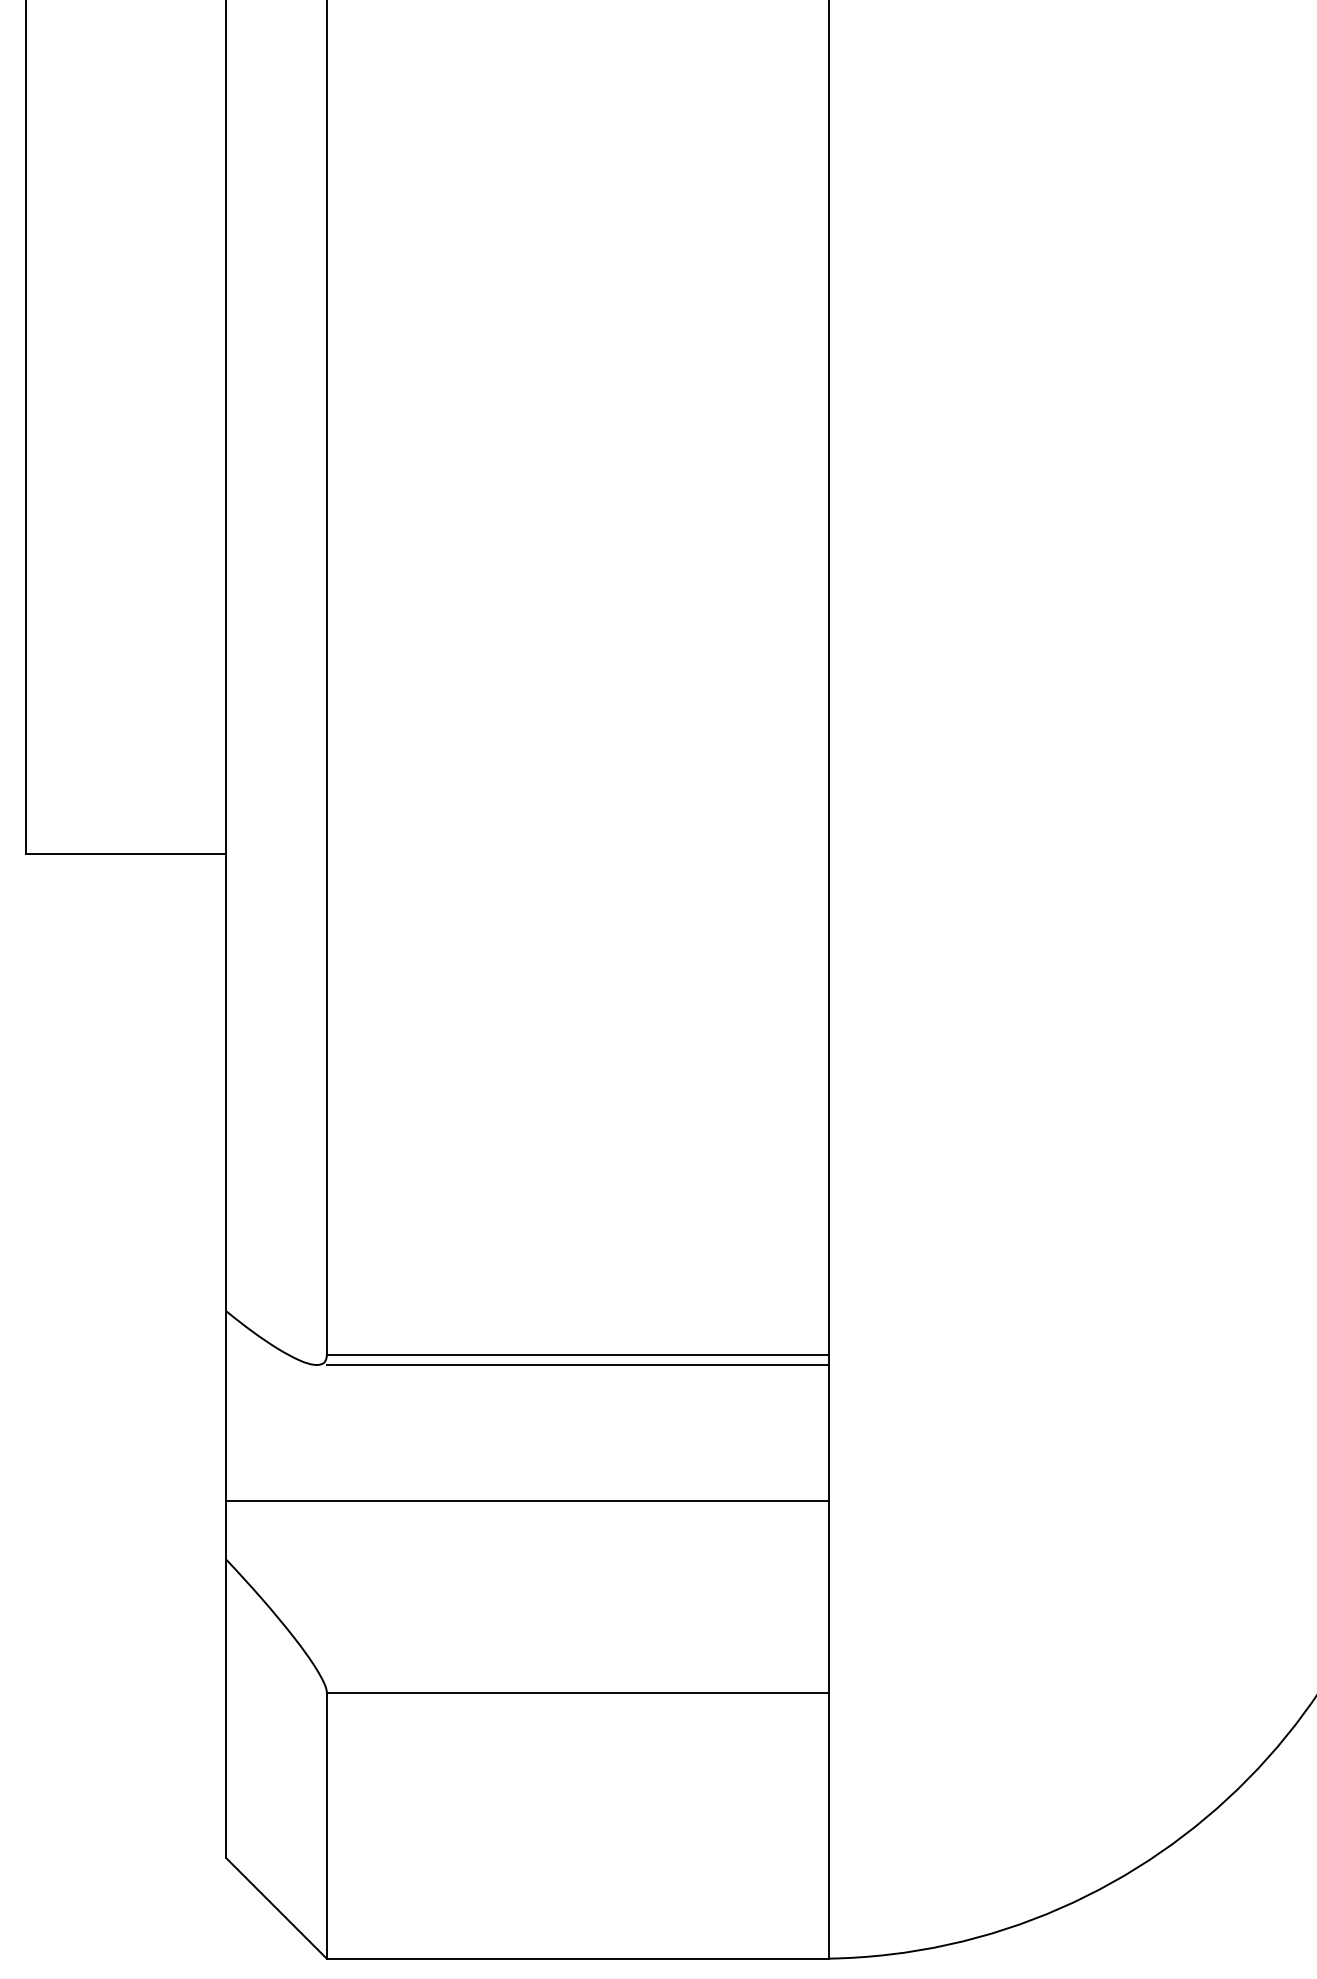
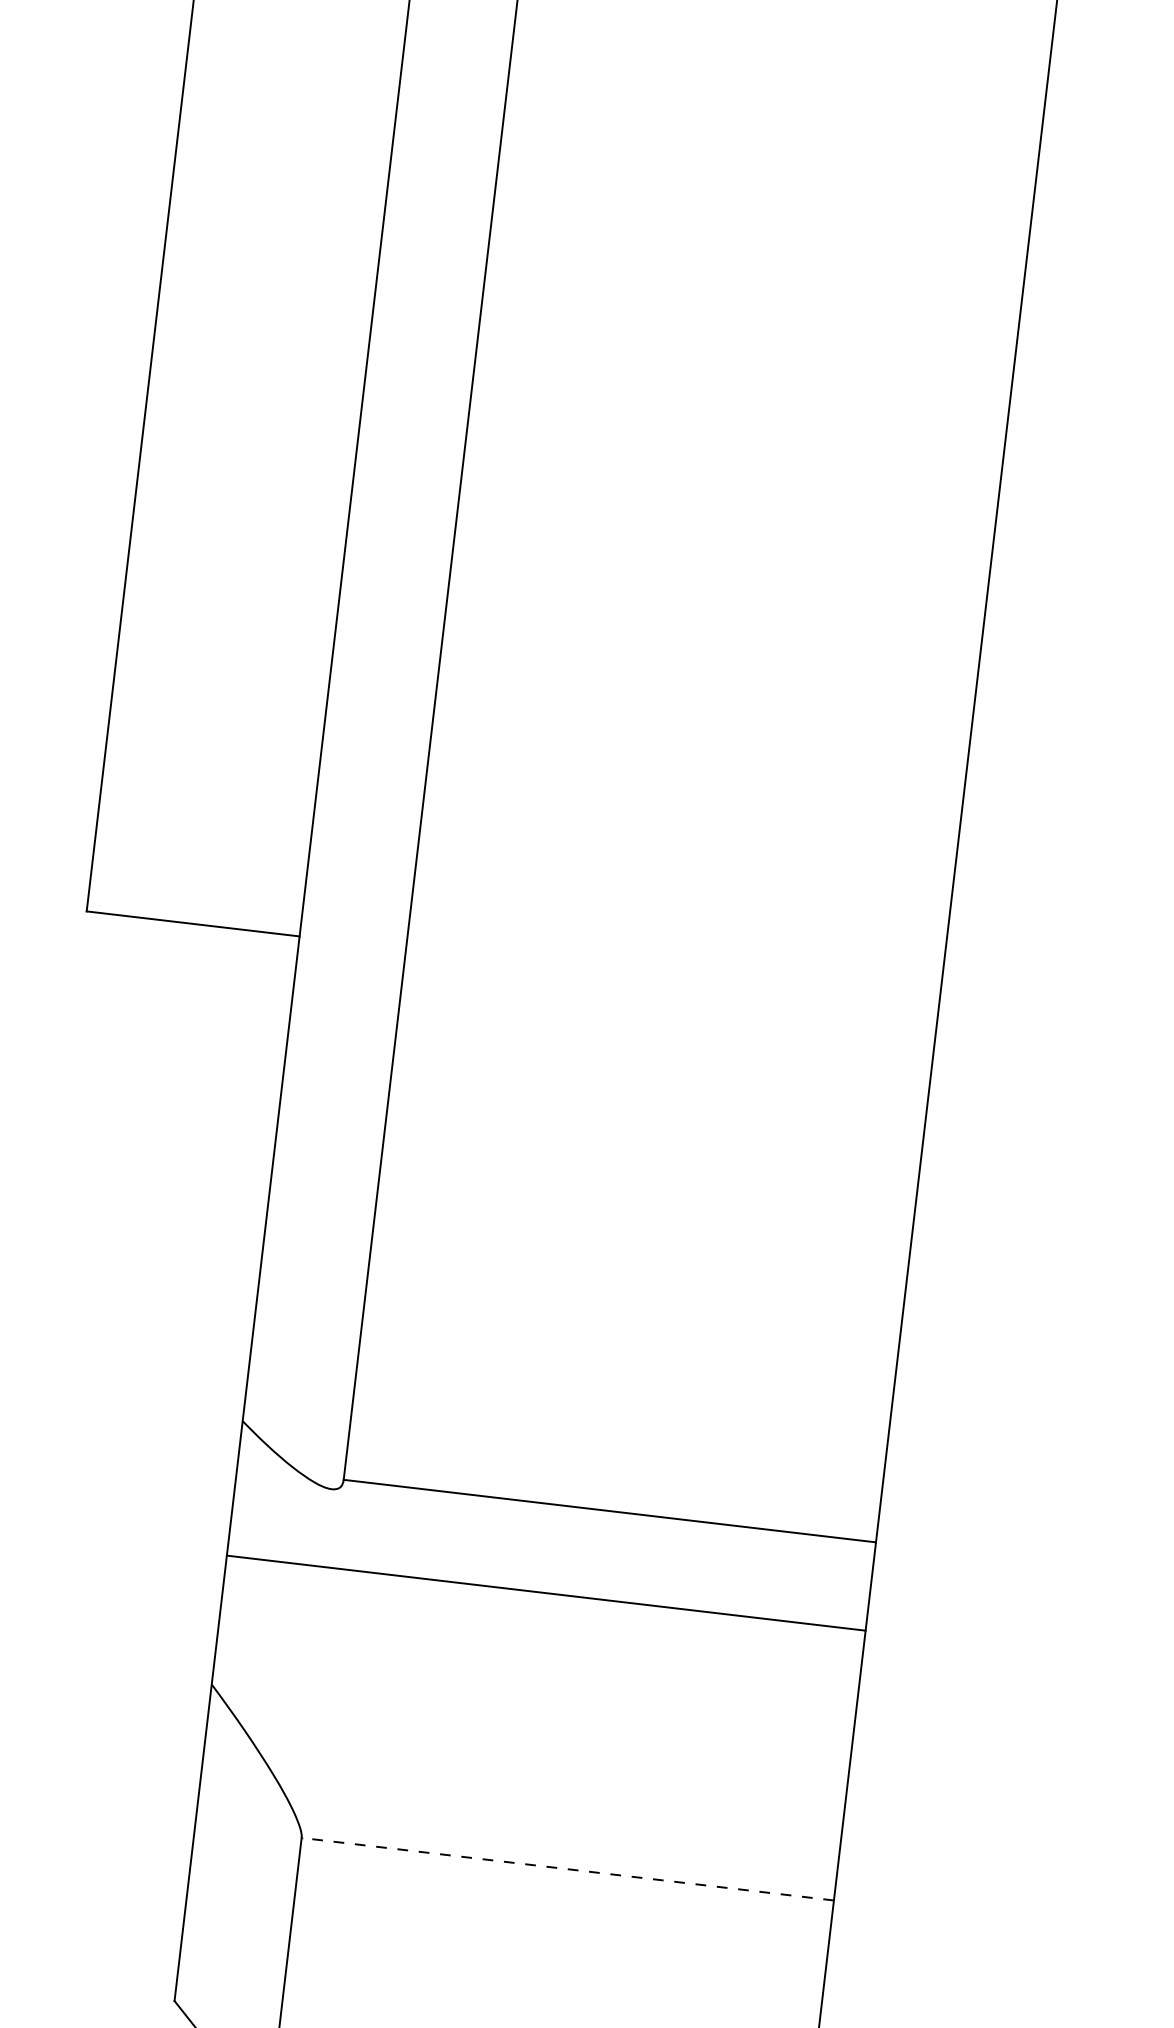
line: (577, 1364) -> (608, 1521), removed
line: (527, 1501) -> (546, 1593), moved
line: (577, 1692) -> (567, 1868), solid -> dashed

